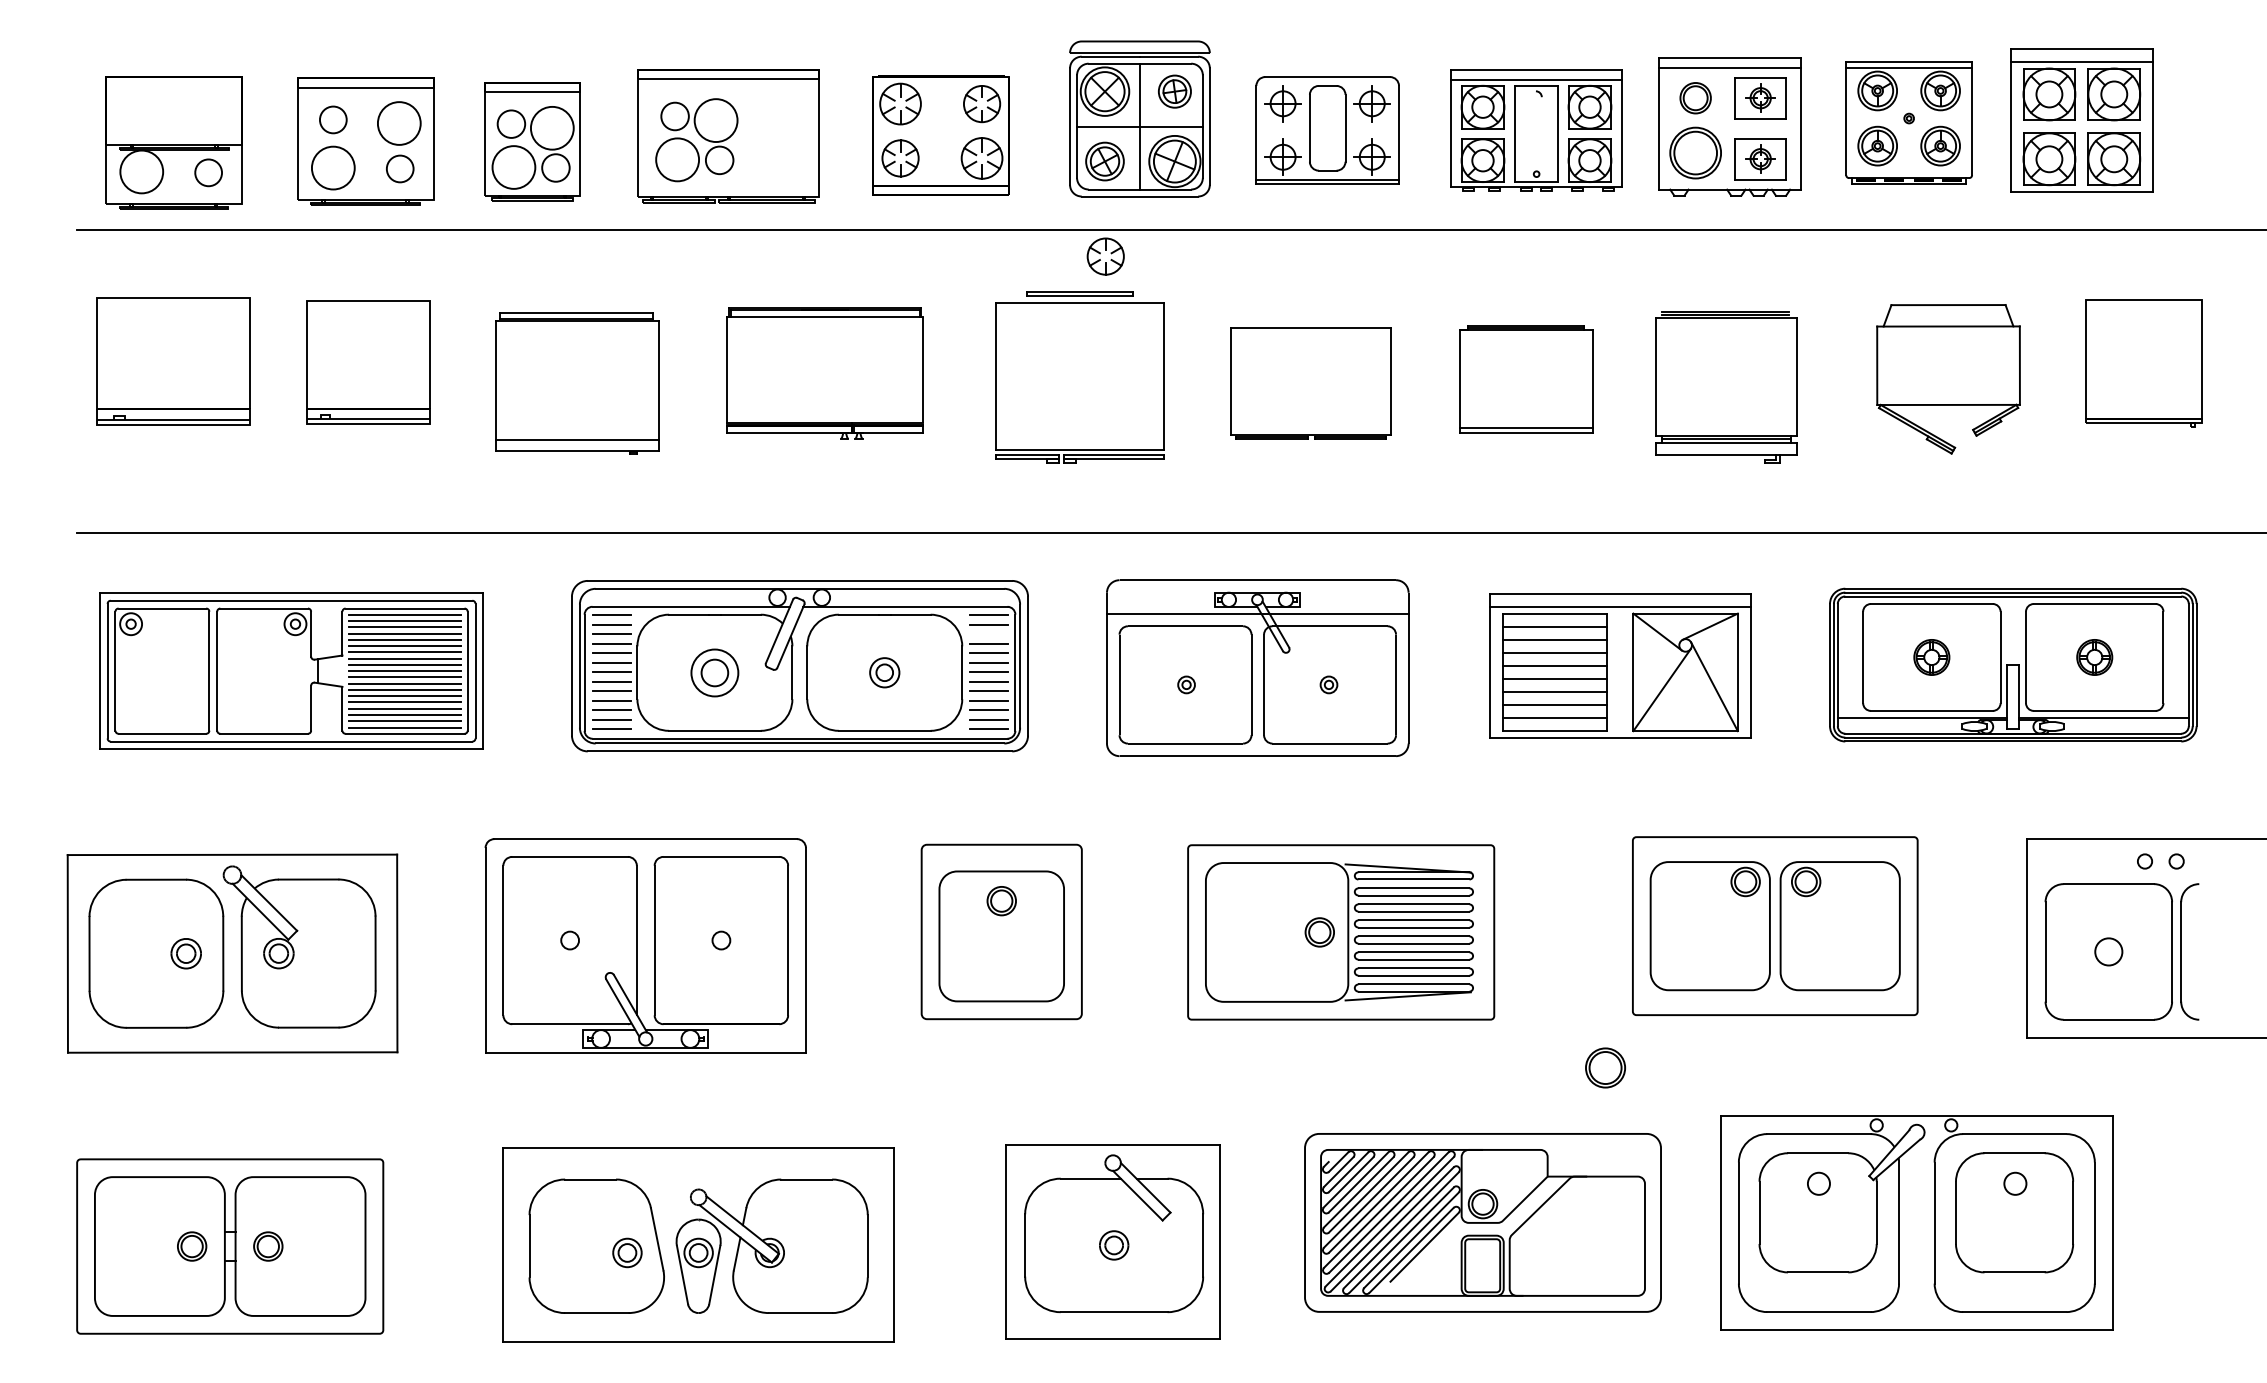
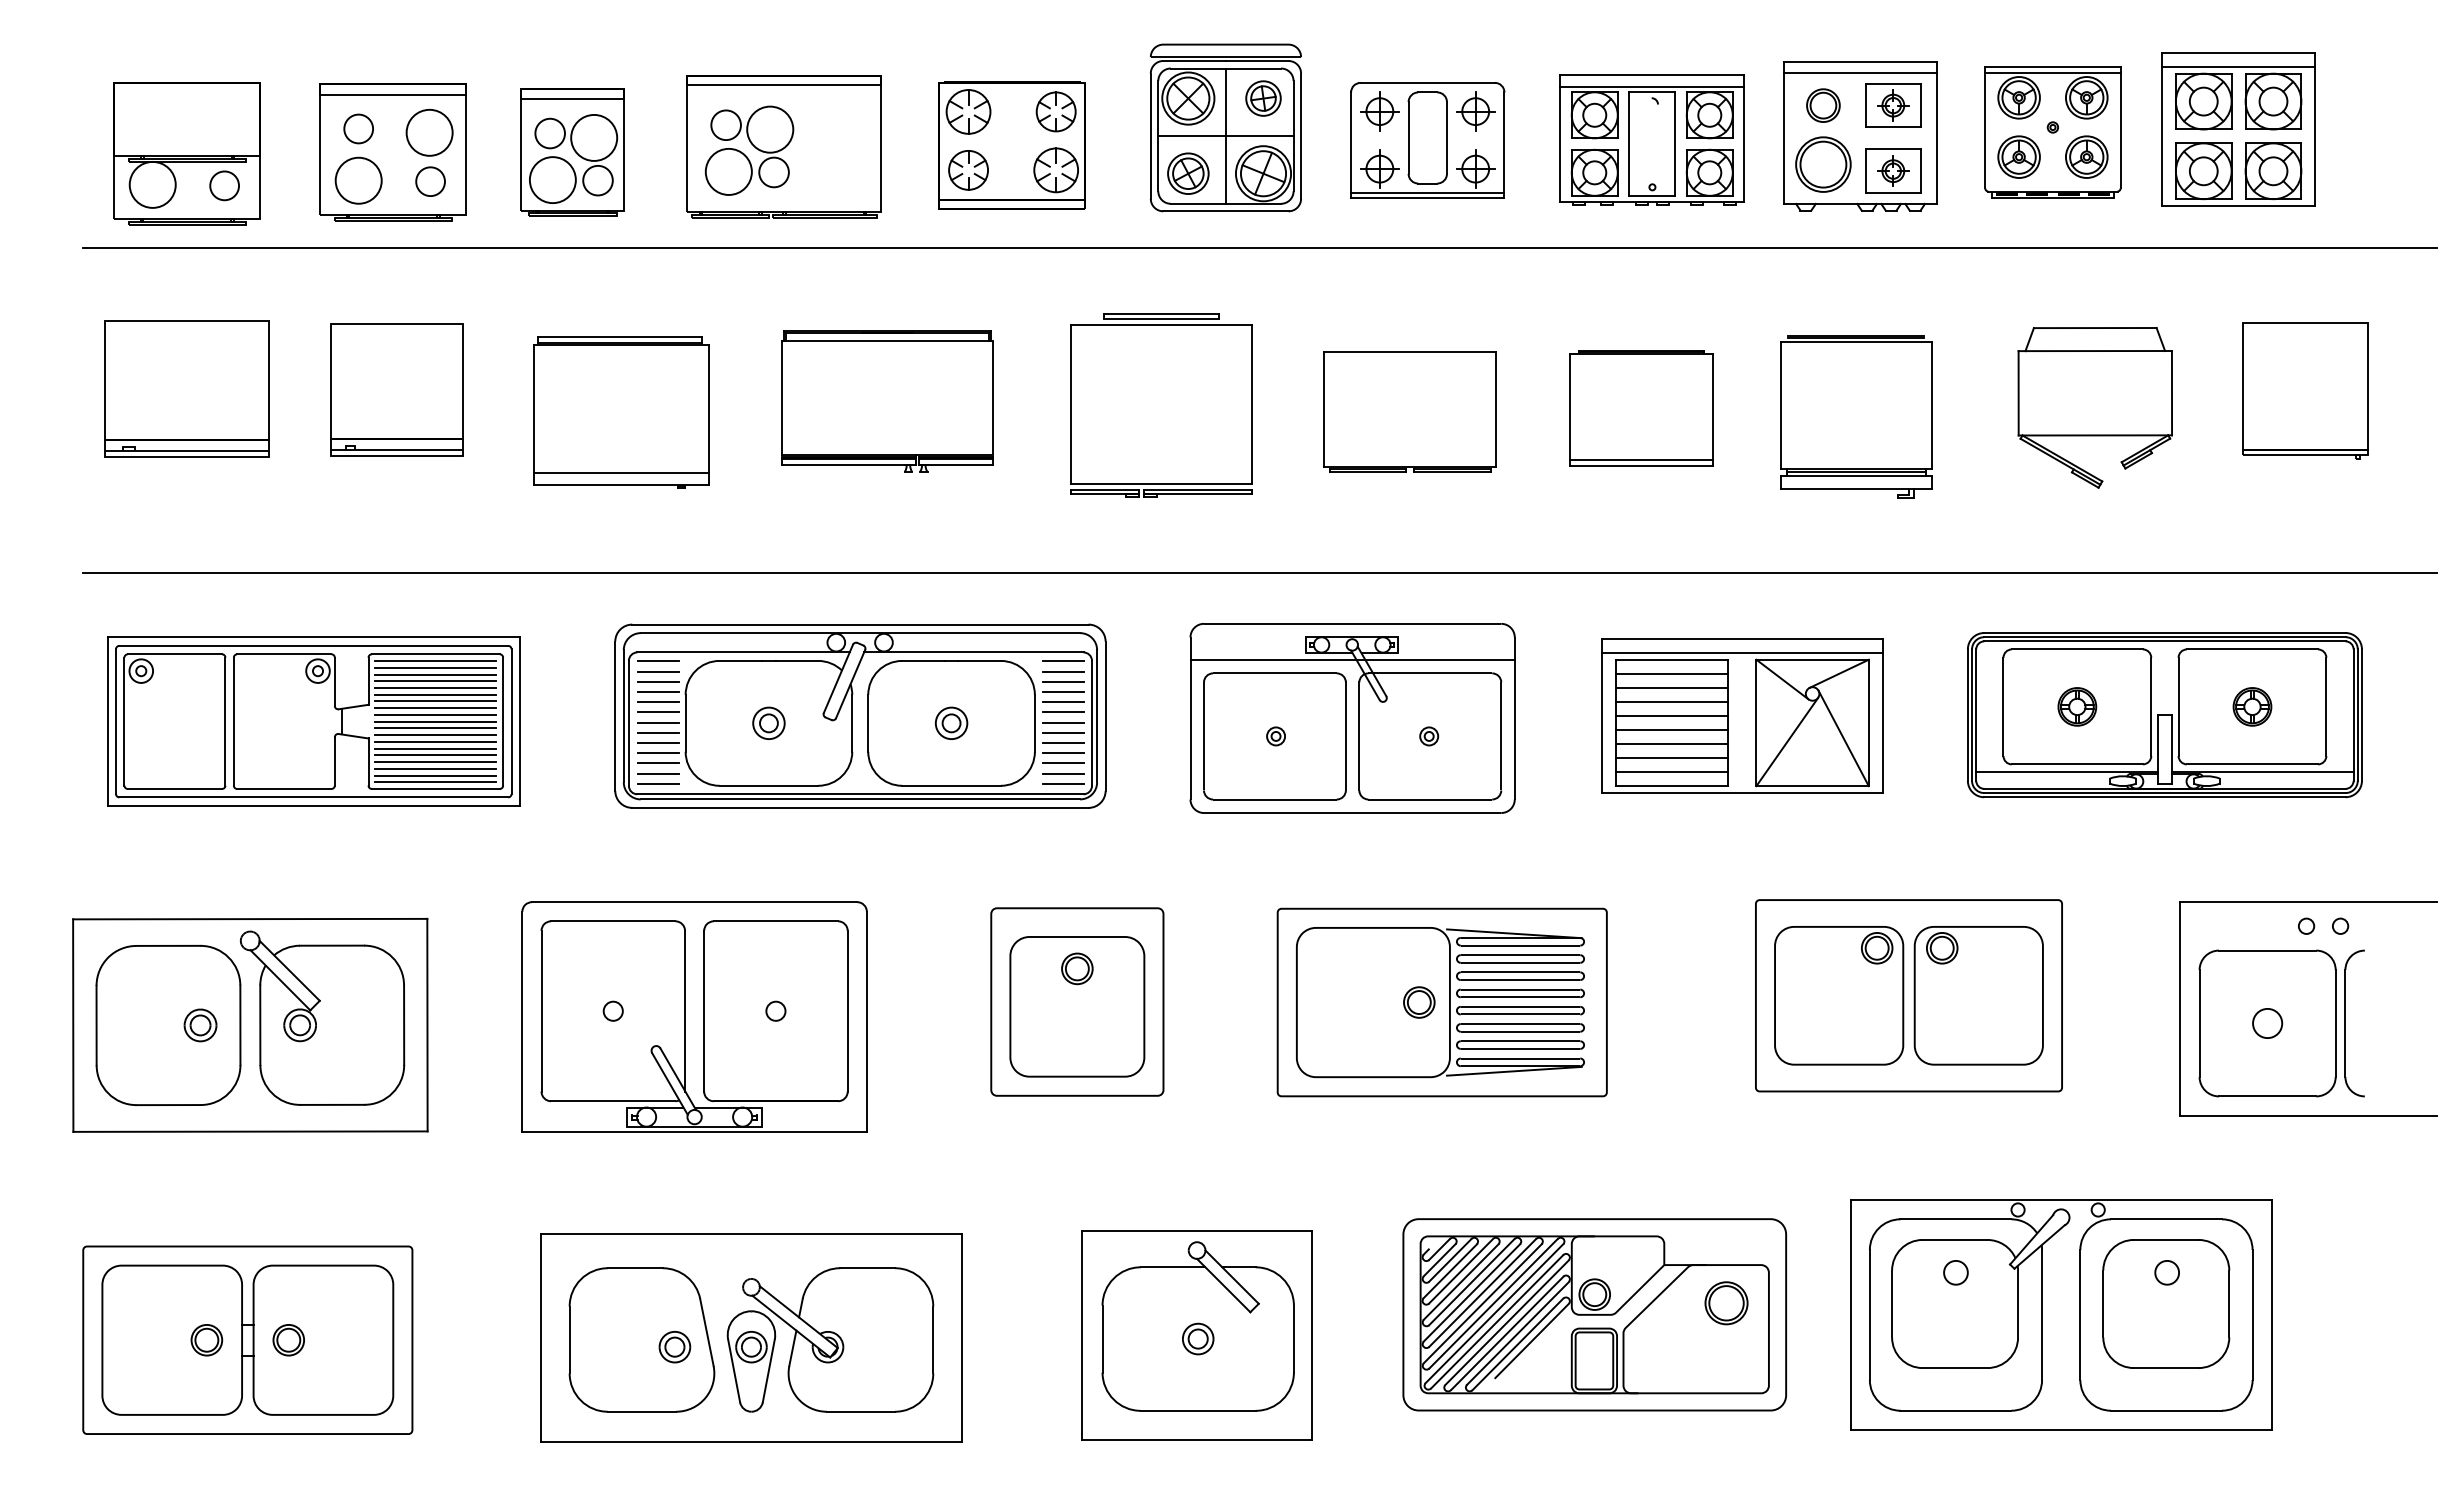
part: (1105, 256) -> (1188, 275), removed
line: (988, 633) -> (1063, 681), added
part: (714, 671) -> (768, 722), size x0.62
part: (1605, 1068) -> (1726, 1303), moved

